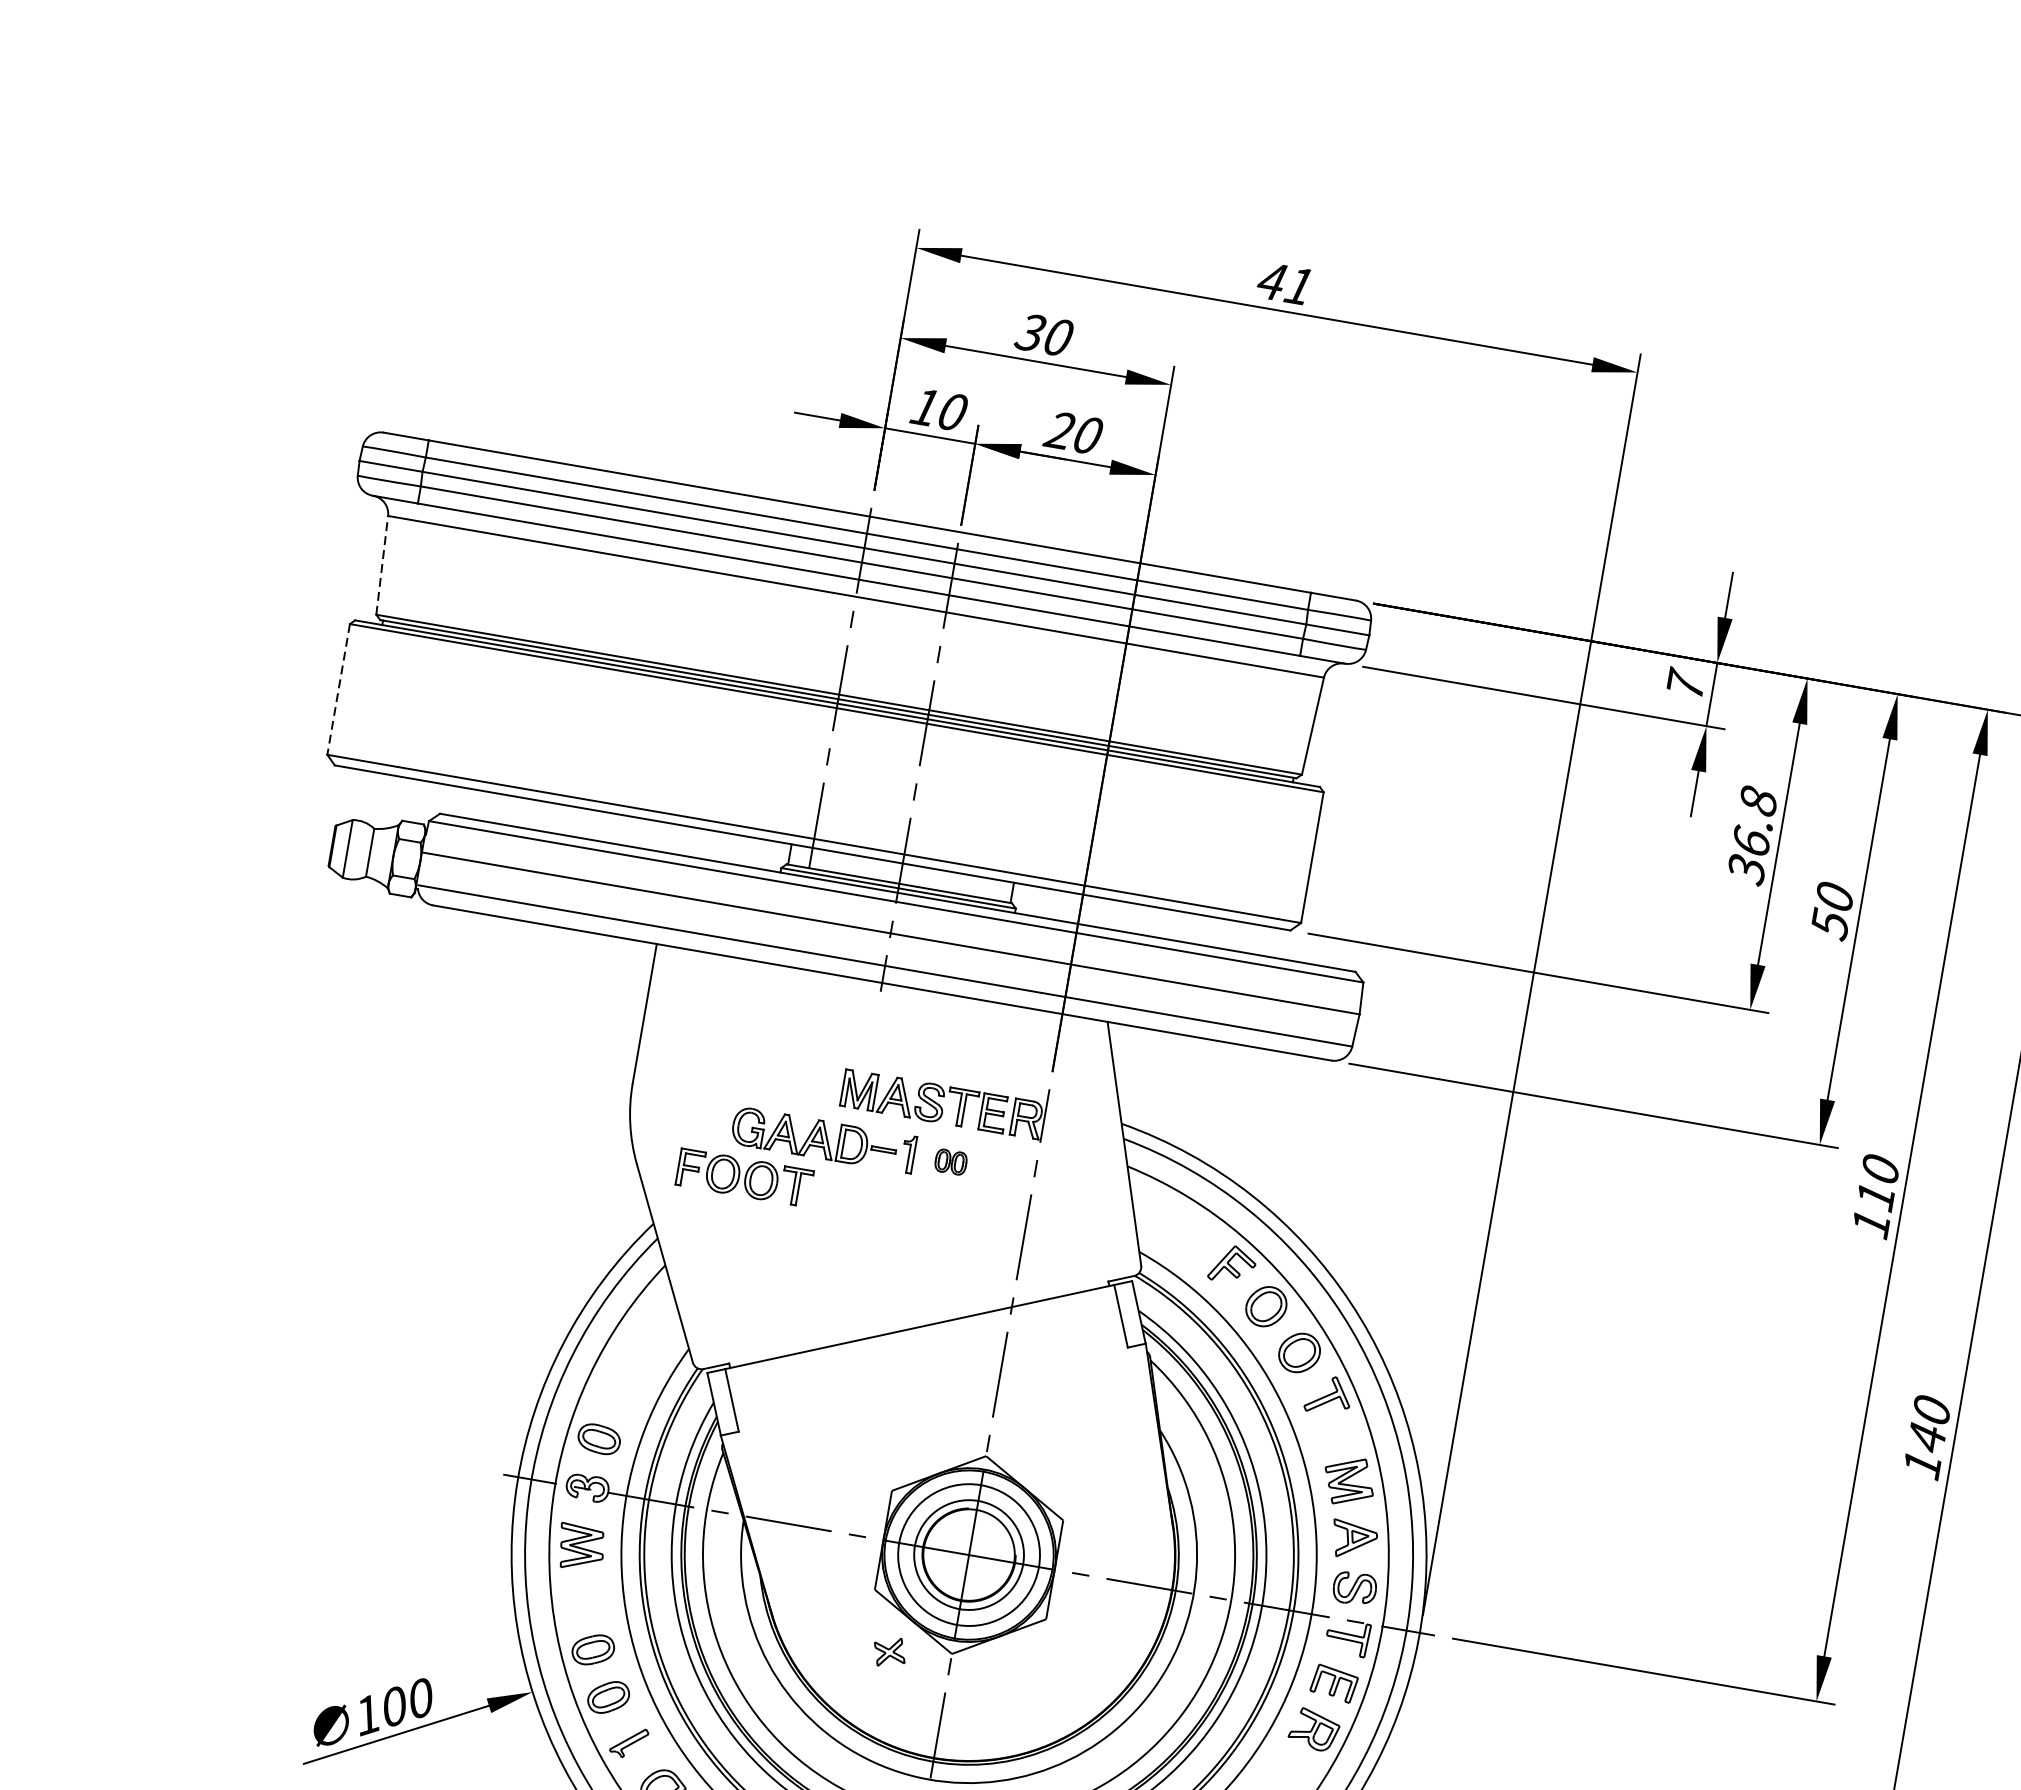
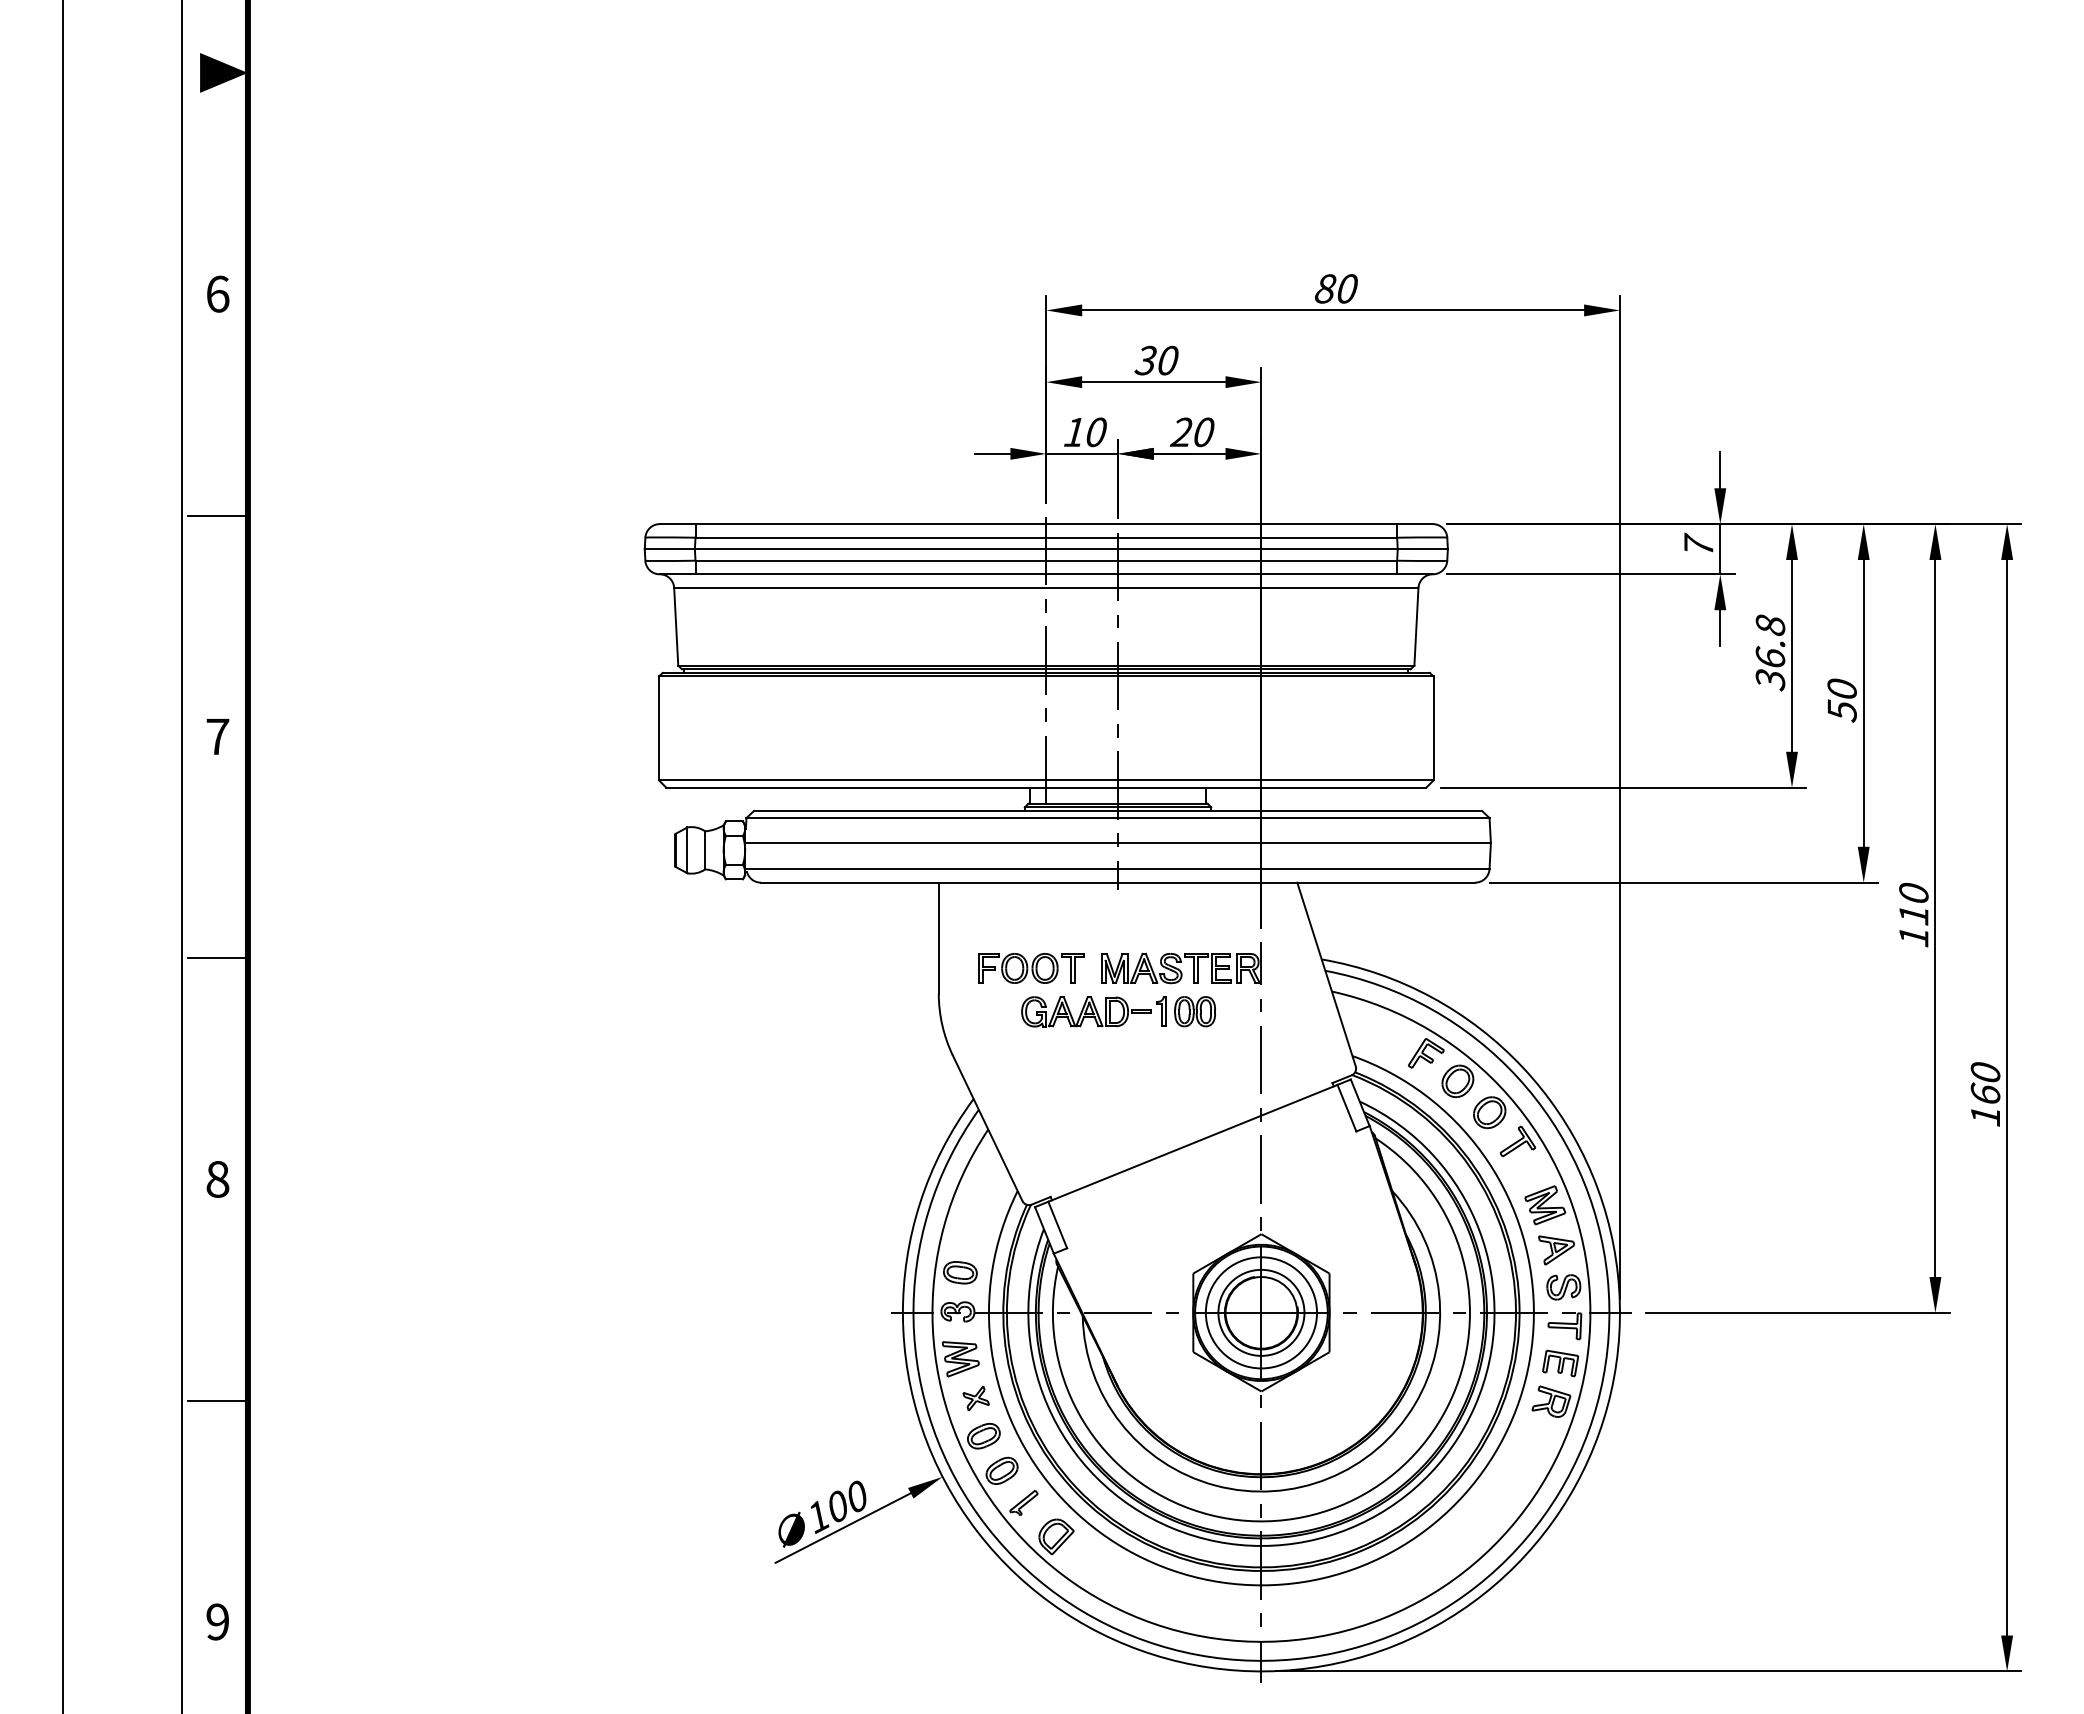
text: (1284, 283) -> (1335, 288), 41 -> 80
line: (382, 565) -> (676, 626), dashed -> solid
line: (339, 689) -> (659, 728), dashed -> solid
part: (950, 1161) -> (1194, 1011), size x1.67
part: (744, 1177) -> (1031, 968), moved
text: (1927, 1436) -> (1985, 1093), 140 -> 160
part: (888, 1652) -> (975, 1398), moved

